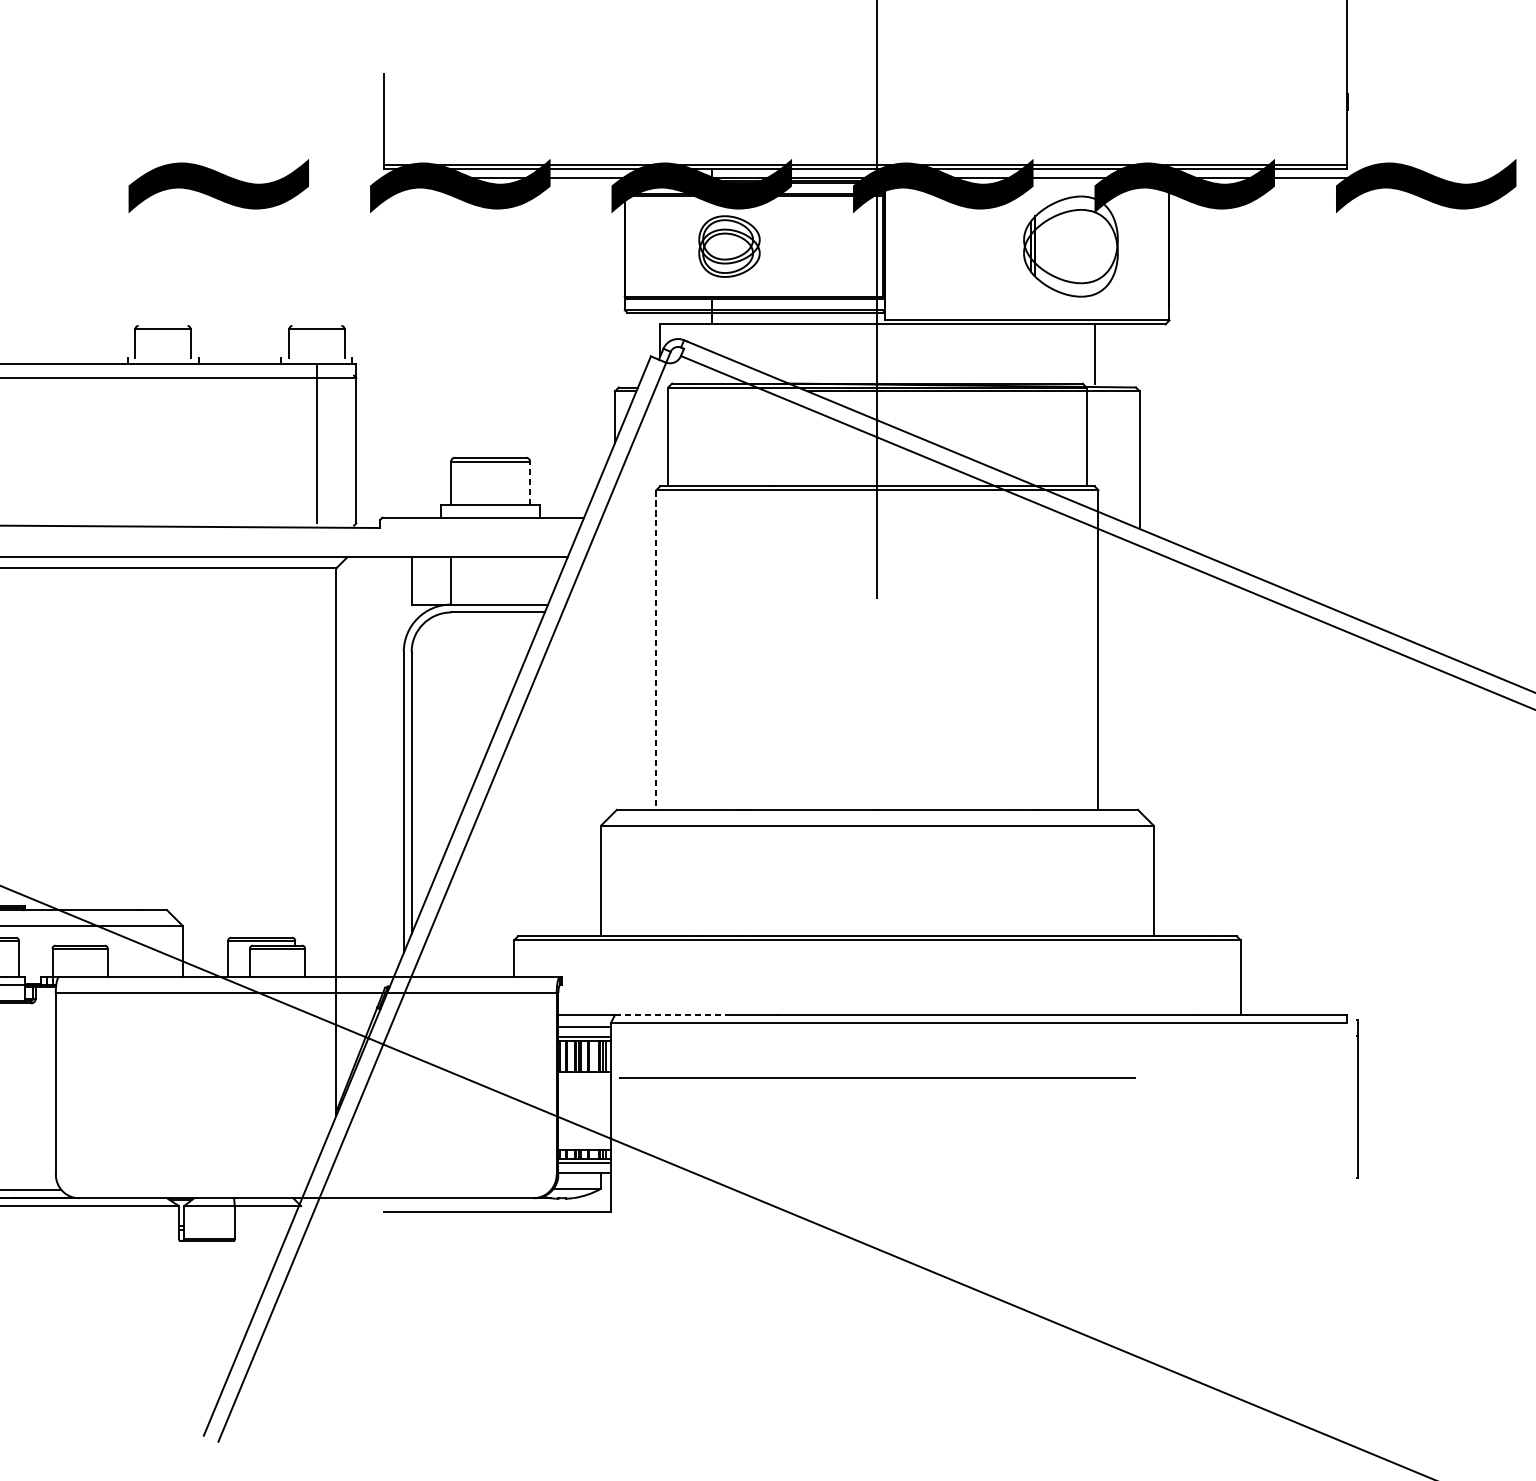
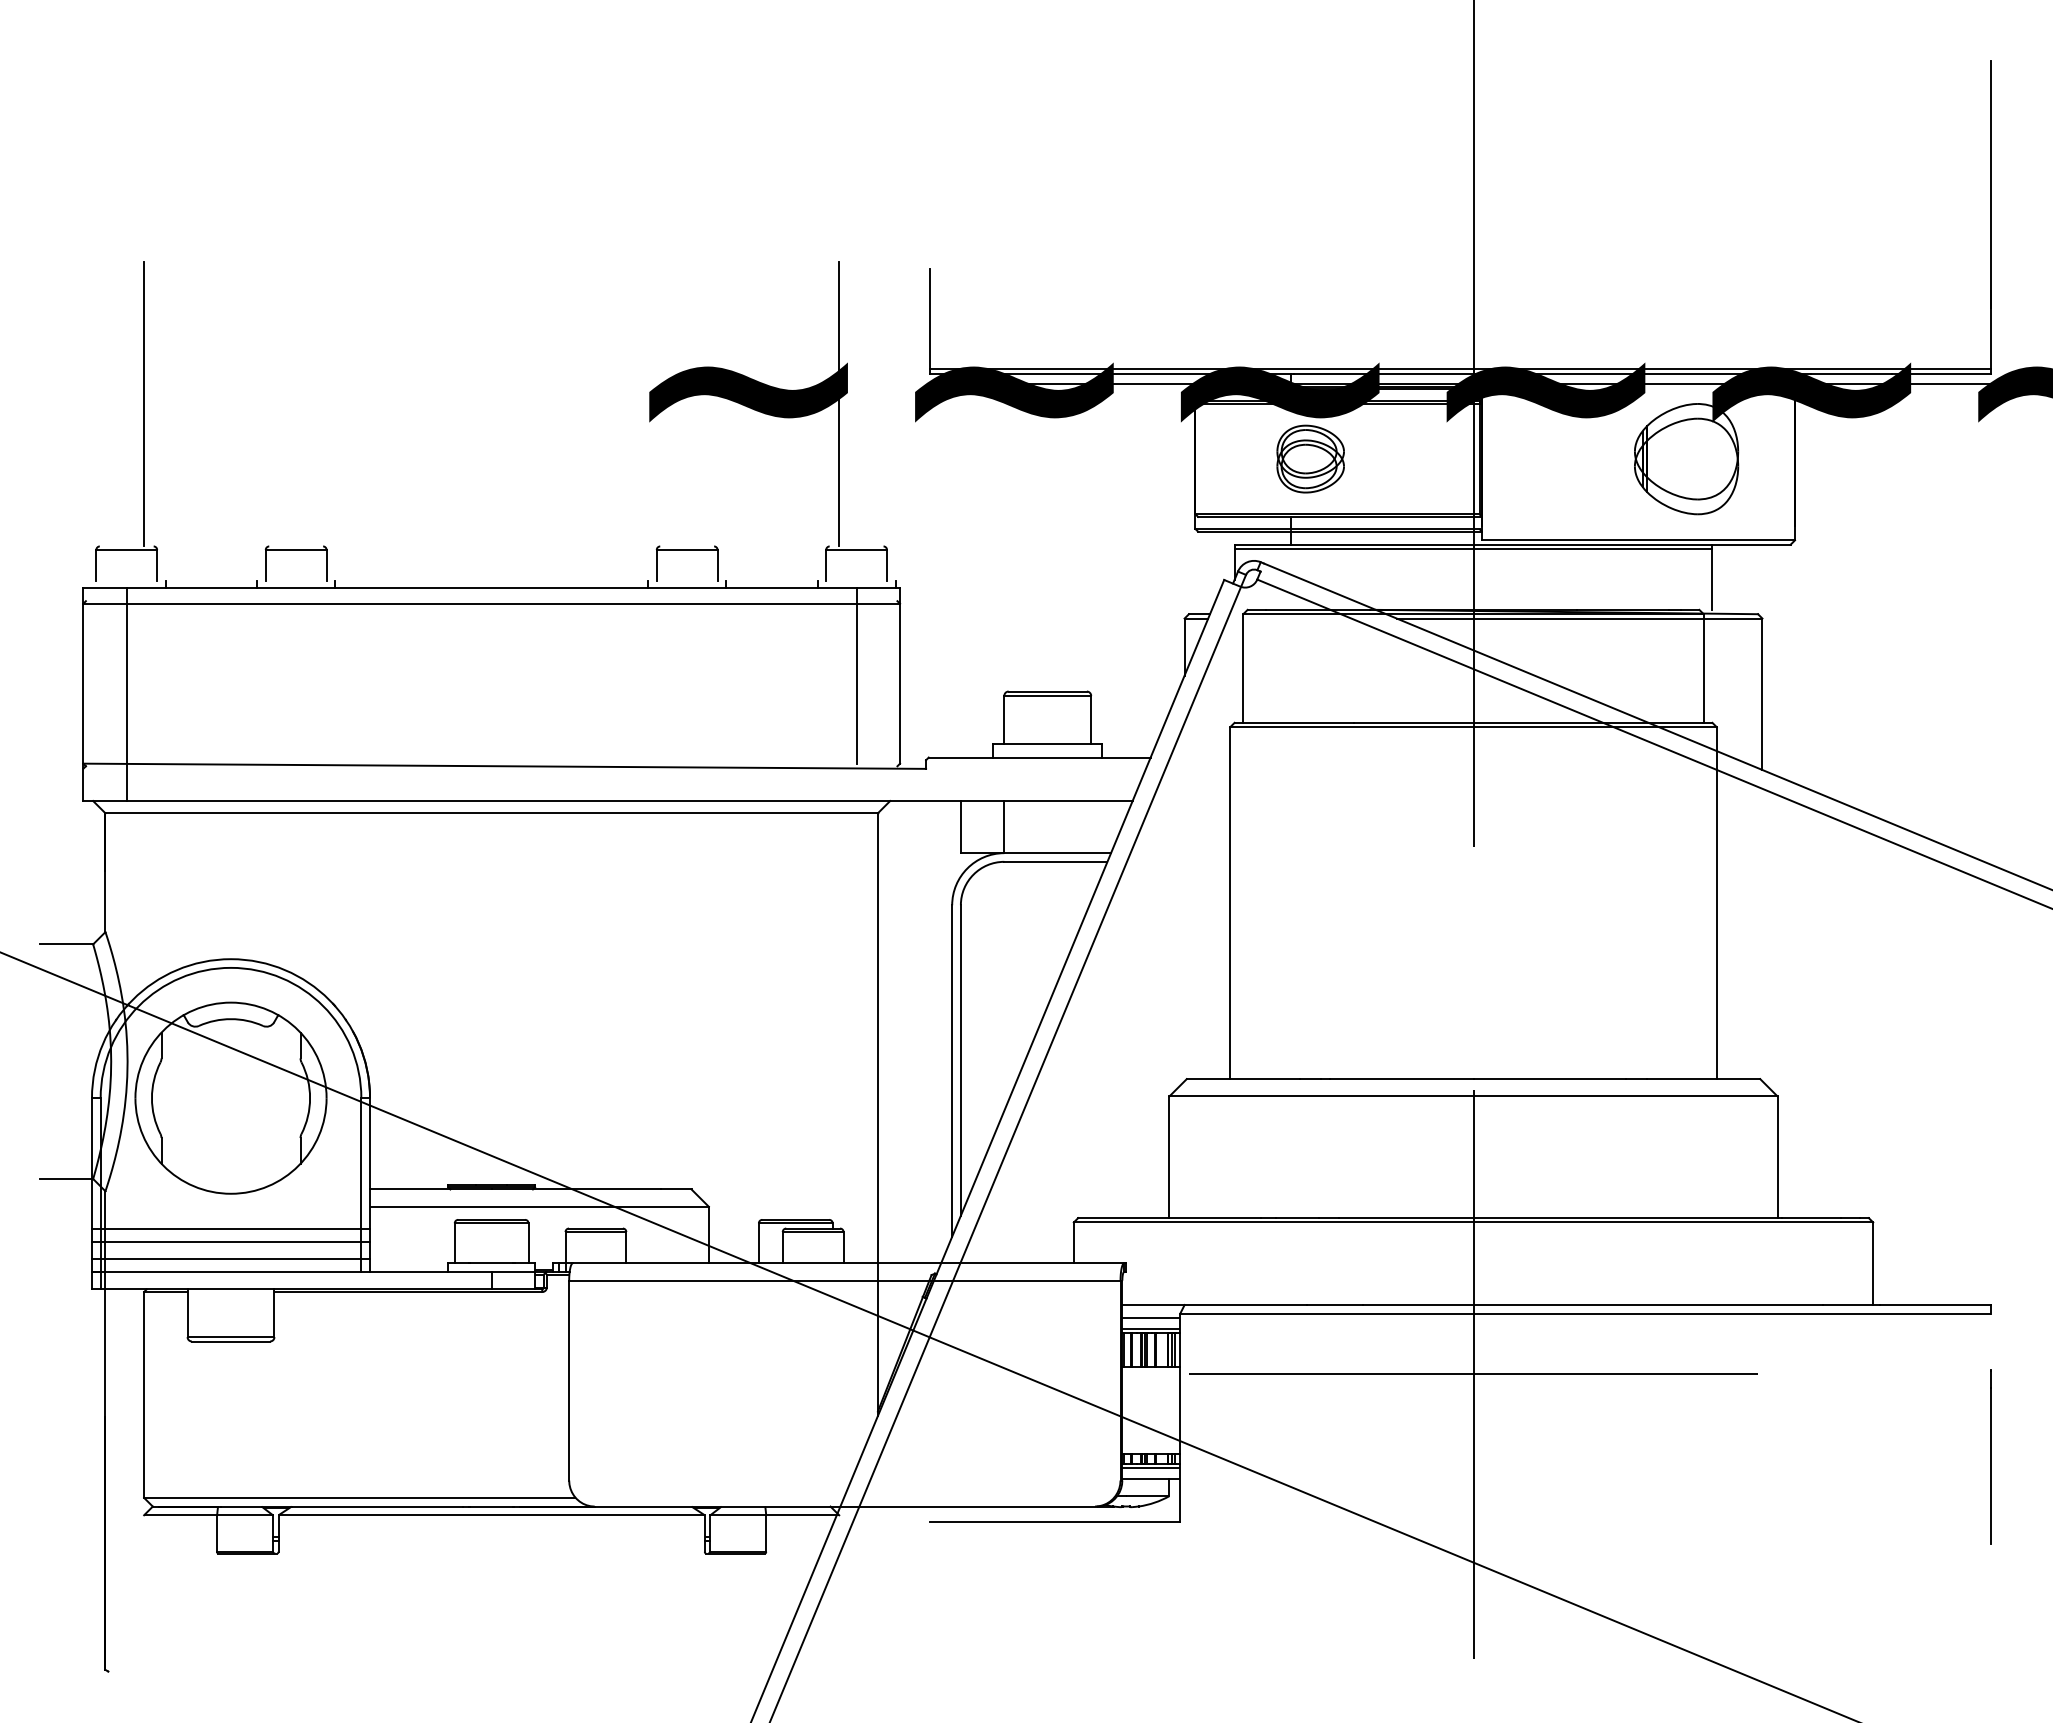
line: (301, 196) -> (839, 404), added
line: (877, 328) -> (1473, 549), added
line: (530, 483) -> (1091, 719), dashed -> solid
line: (656, 650) -> (1230, 903), dashed -> solid
line: (671, 1015) -> (1246, 1305), dashed -> solid
line: (877, 1078) -> (1473, 1374), added
line: (1357, 1098) -> (1990, 1456), moved

